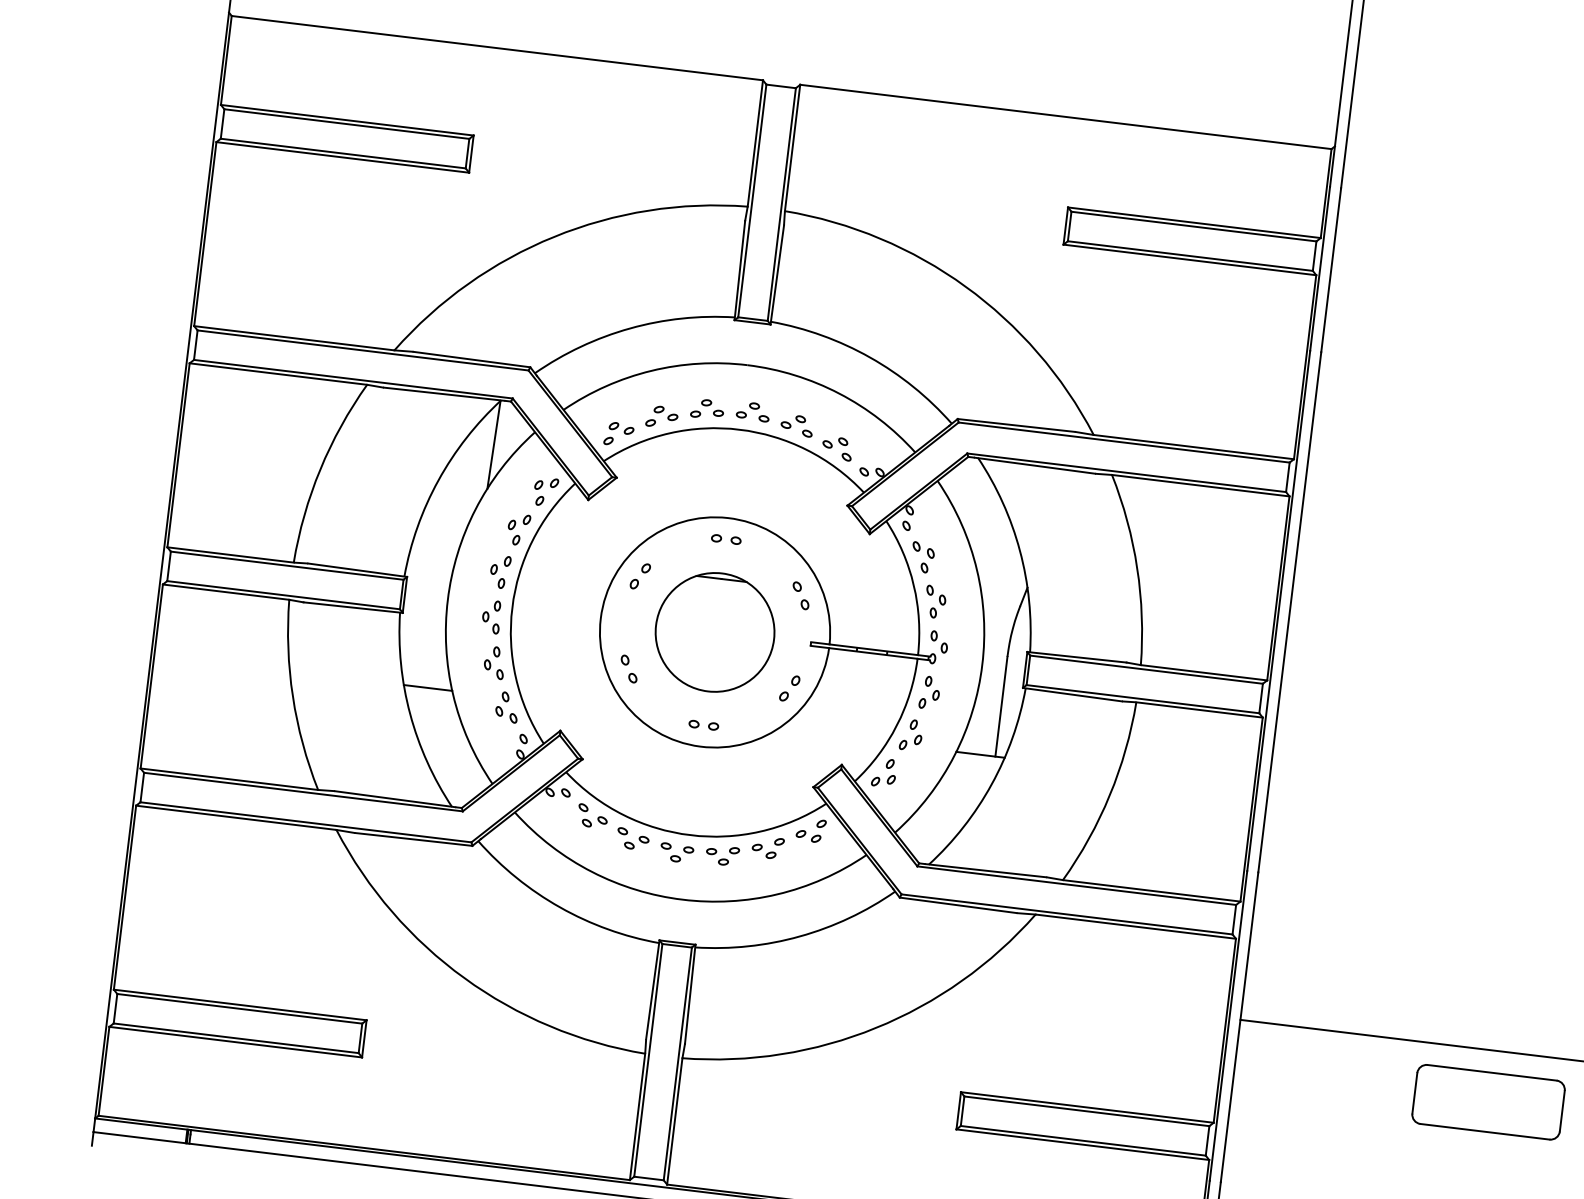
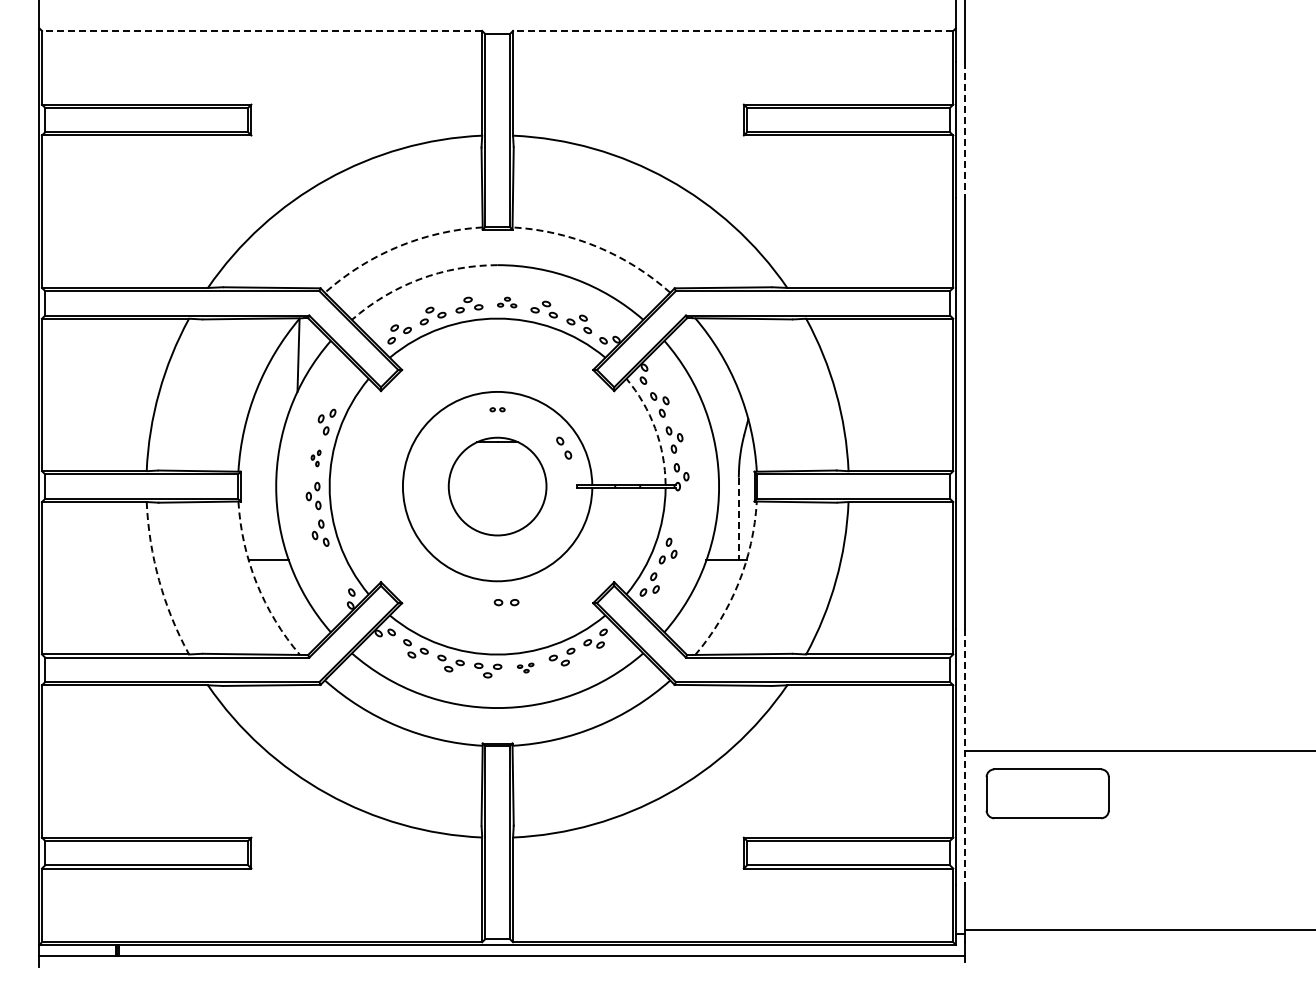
line: (496, 47) -> (261, 30), solid -> dashed
line: (1065, 116) -> (732, 30), solid -> dashed
line: (1330, 269) -> (964, 129), solid -> dashed
arc: (630, 328) -> (398, 246), solid -> dashed
arc: (869, 357) -> (596, 246), solid -> dashed
arc: (651, 371) -> (419, 279), solid -> dashed
part: (753, 411) -> (507, 302), size x0.7
part: (545, 491) -> (345, 388), removed
part: (726, 539) -> (497, 409), size x0.6
part: (499, 571) -> (315, 458), size x0.6
part: (639, 575) -> (430, 447), removed
arc: (914, 585) -> (655, 428), solid -> dashed
part: (629, 668) -> (431, 524), removed
part: (790, 687) -> (564, 524), removed
part: (929, 692) -> (678, 514), removed
arc: (293, 696) -> (159, 580), solid -> dashed
part: (507, 707) -> (335, 568), removed
line: (1000, 707) -> (738, 519), solid -> dashed
arc: (409, 714) -> (256, 583), solid -> dashed
part: (703, 725) -> (506, 602), moved
arc: (991, 784) -> (738, 583), solid -> dashed
part: (722, 854) -> (525, 667), size x0.6
line: (1238, 1027) -> (964, 757), solid -> dashed
part: (1488, 1101) -> (1047, 793), moved

